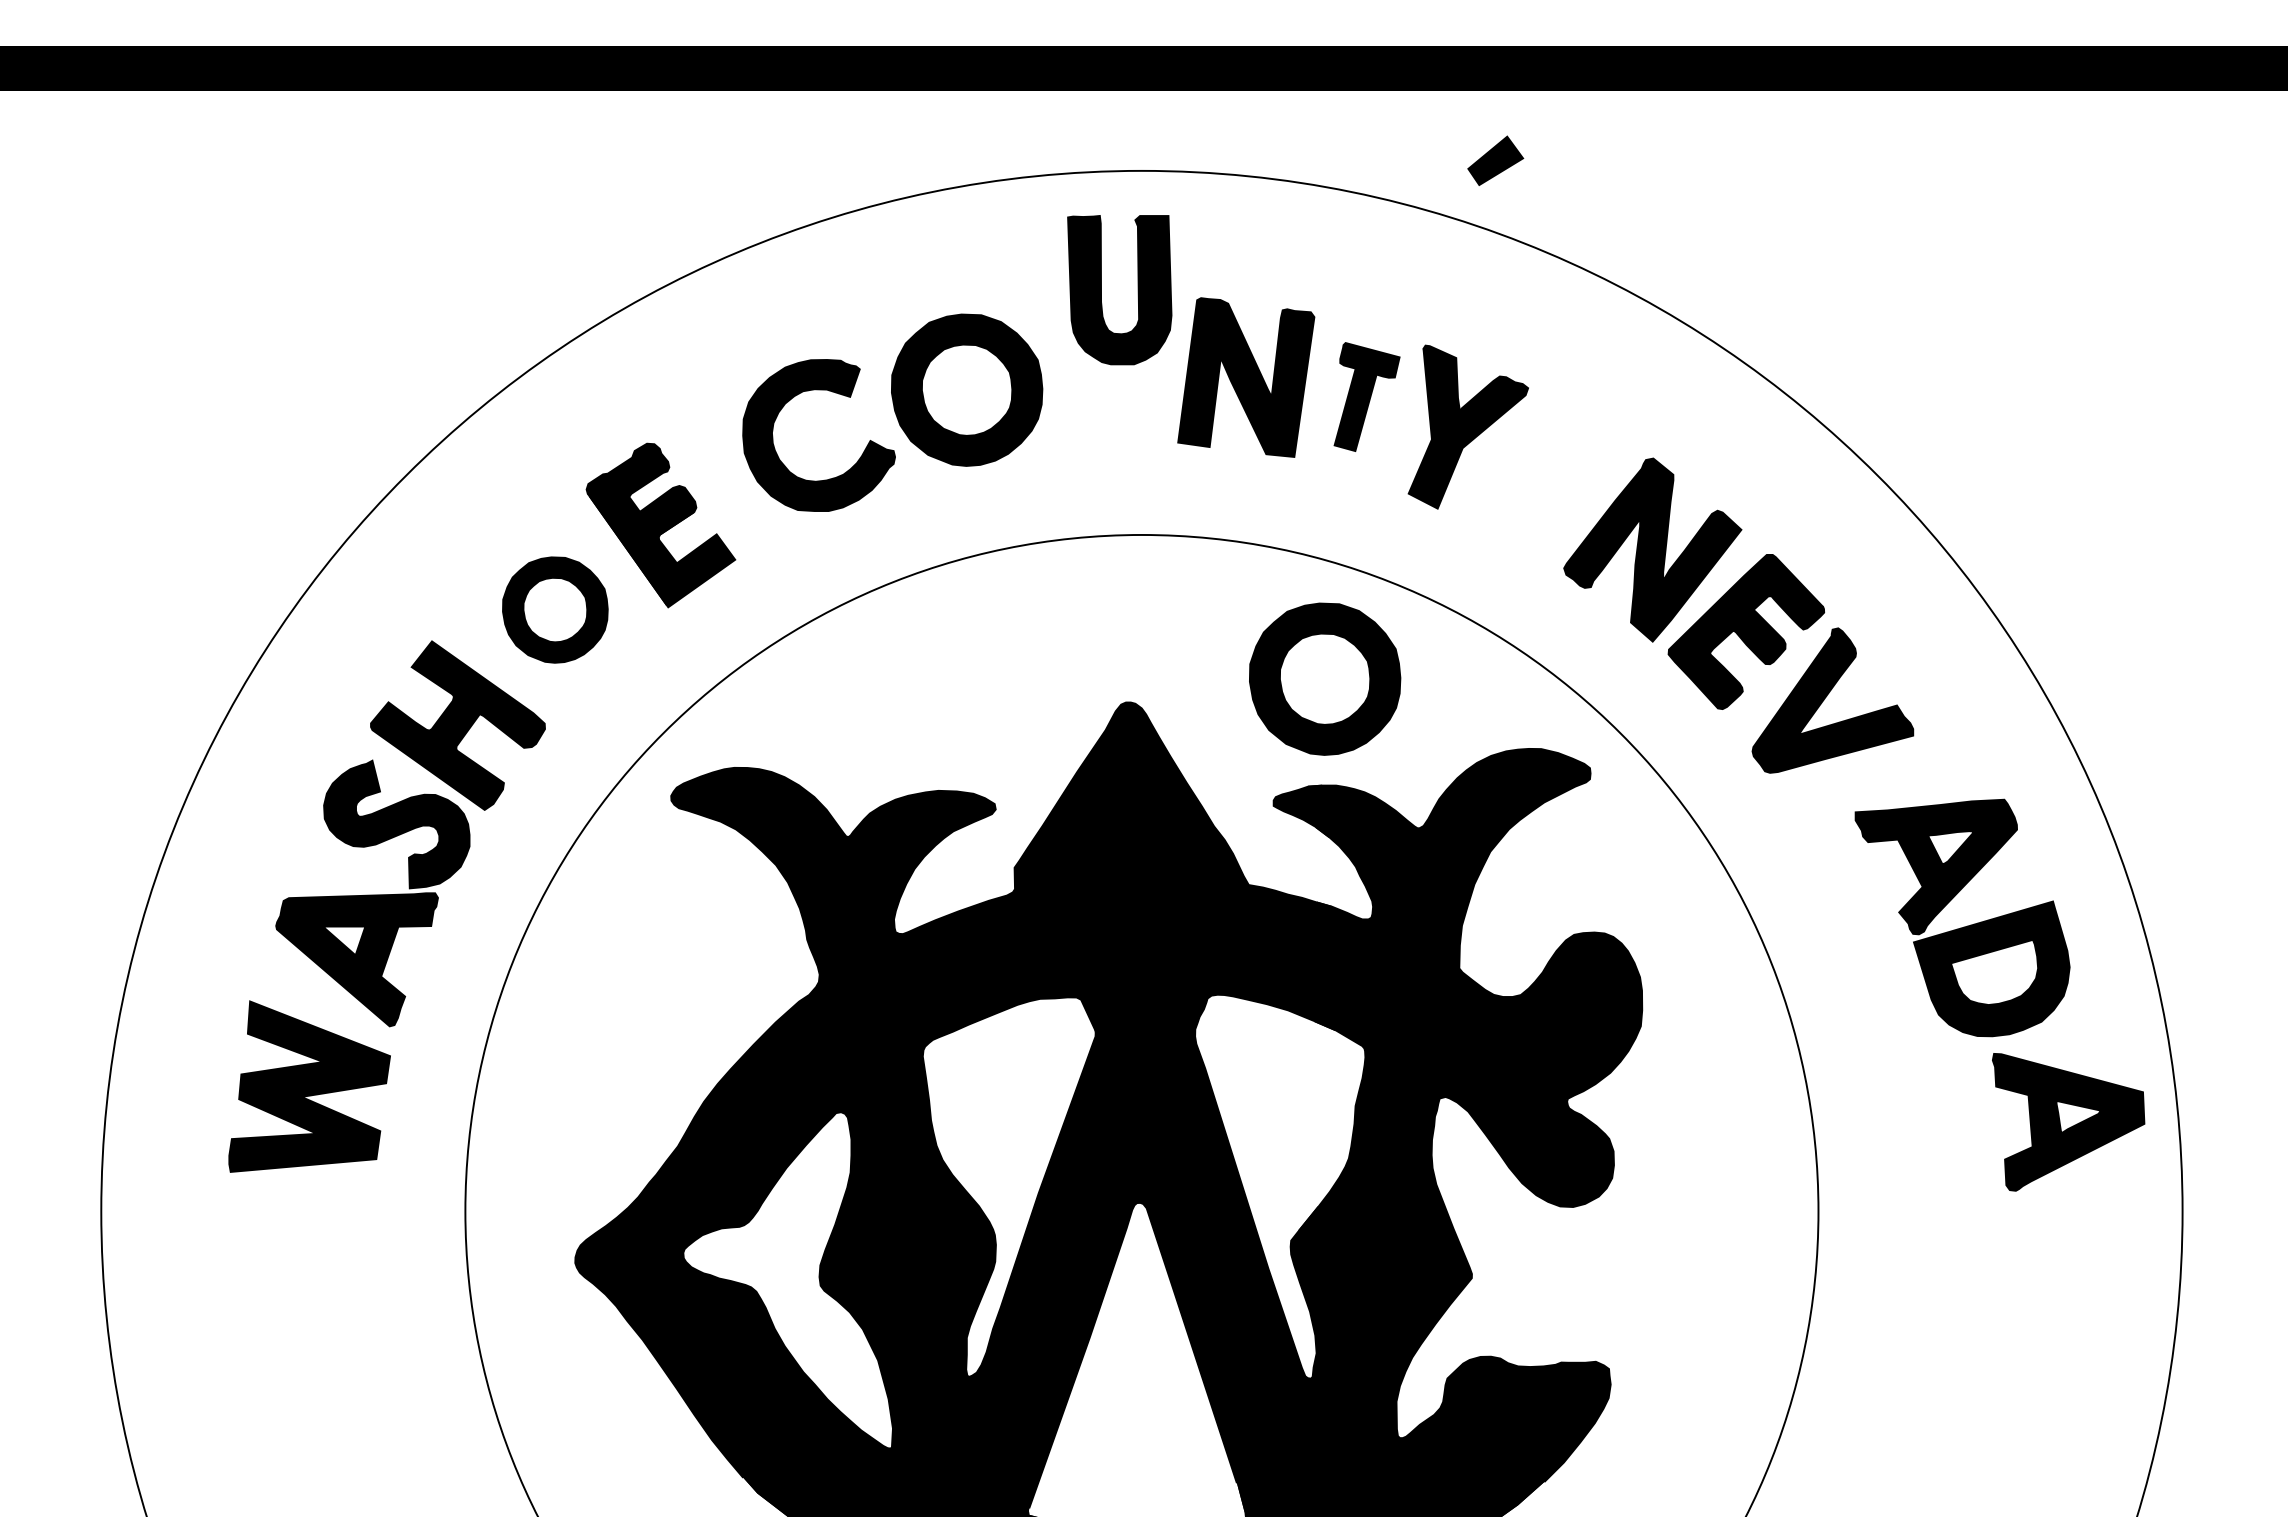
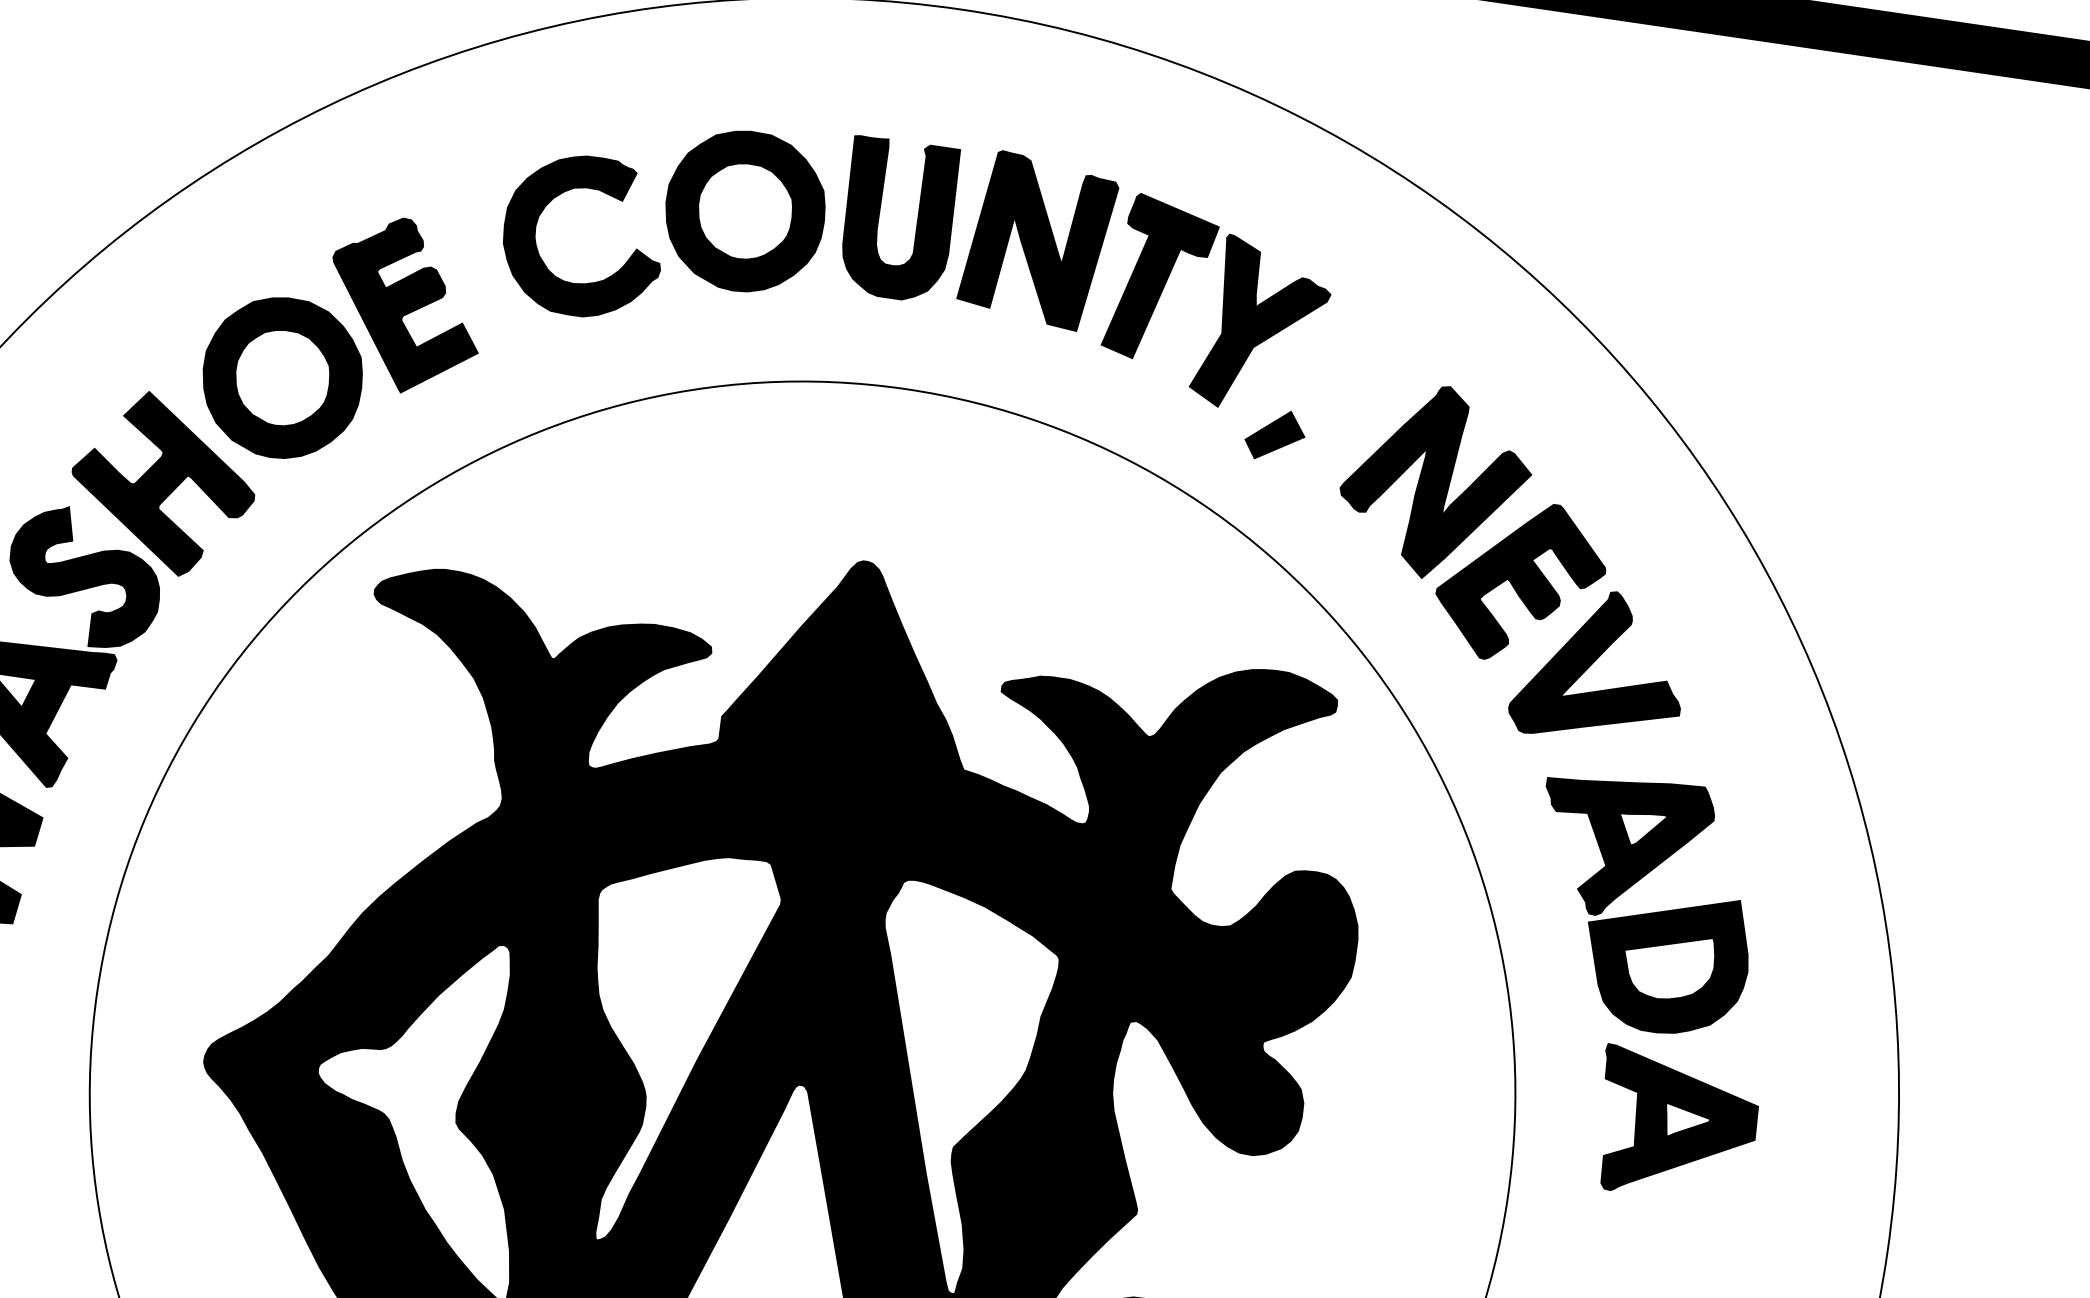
part: (1495, 160) -> (1275, 435), moved
part: (1101, 290) -> (878, 217), moved
part: (1366, 396) -> (1160, 278), size x1.43
part: (555, 609) -> (282, 377), size x1.43
part: (1325, 678) -> (1075, 566), removed
part: (1963, 926) -> (1642, 913), moved
part: (2068, 1122) -> (1675, 1126), moved

